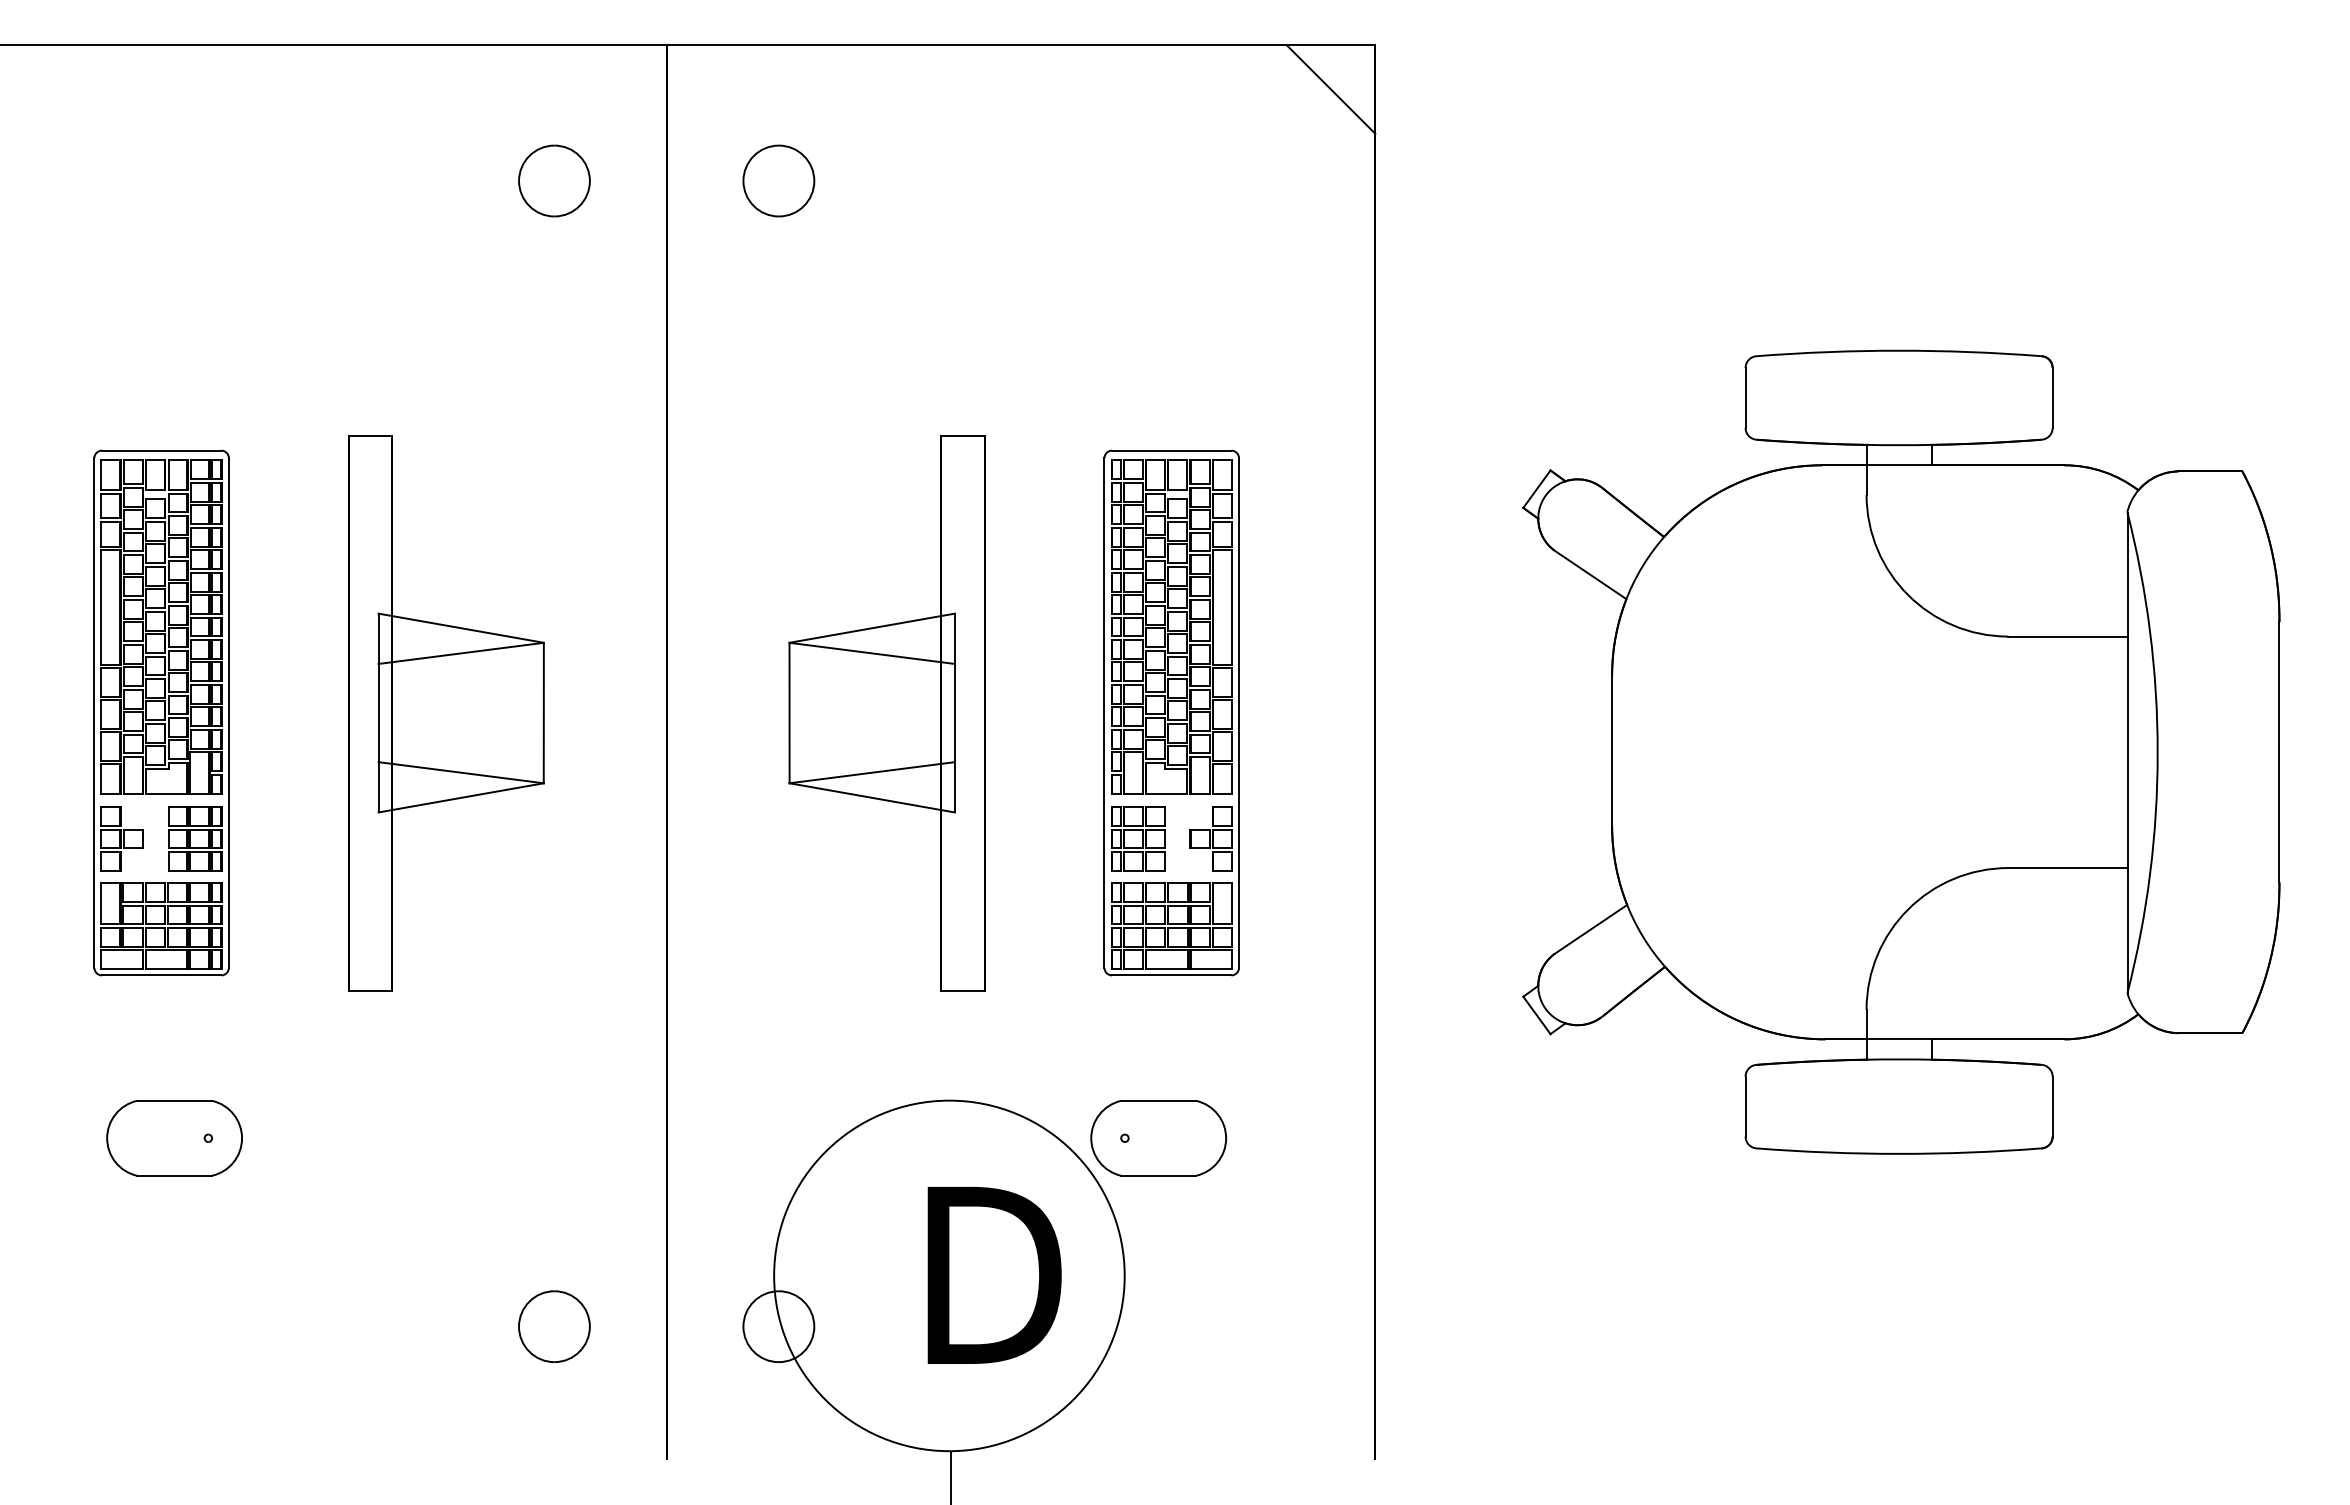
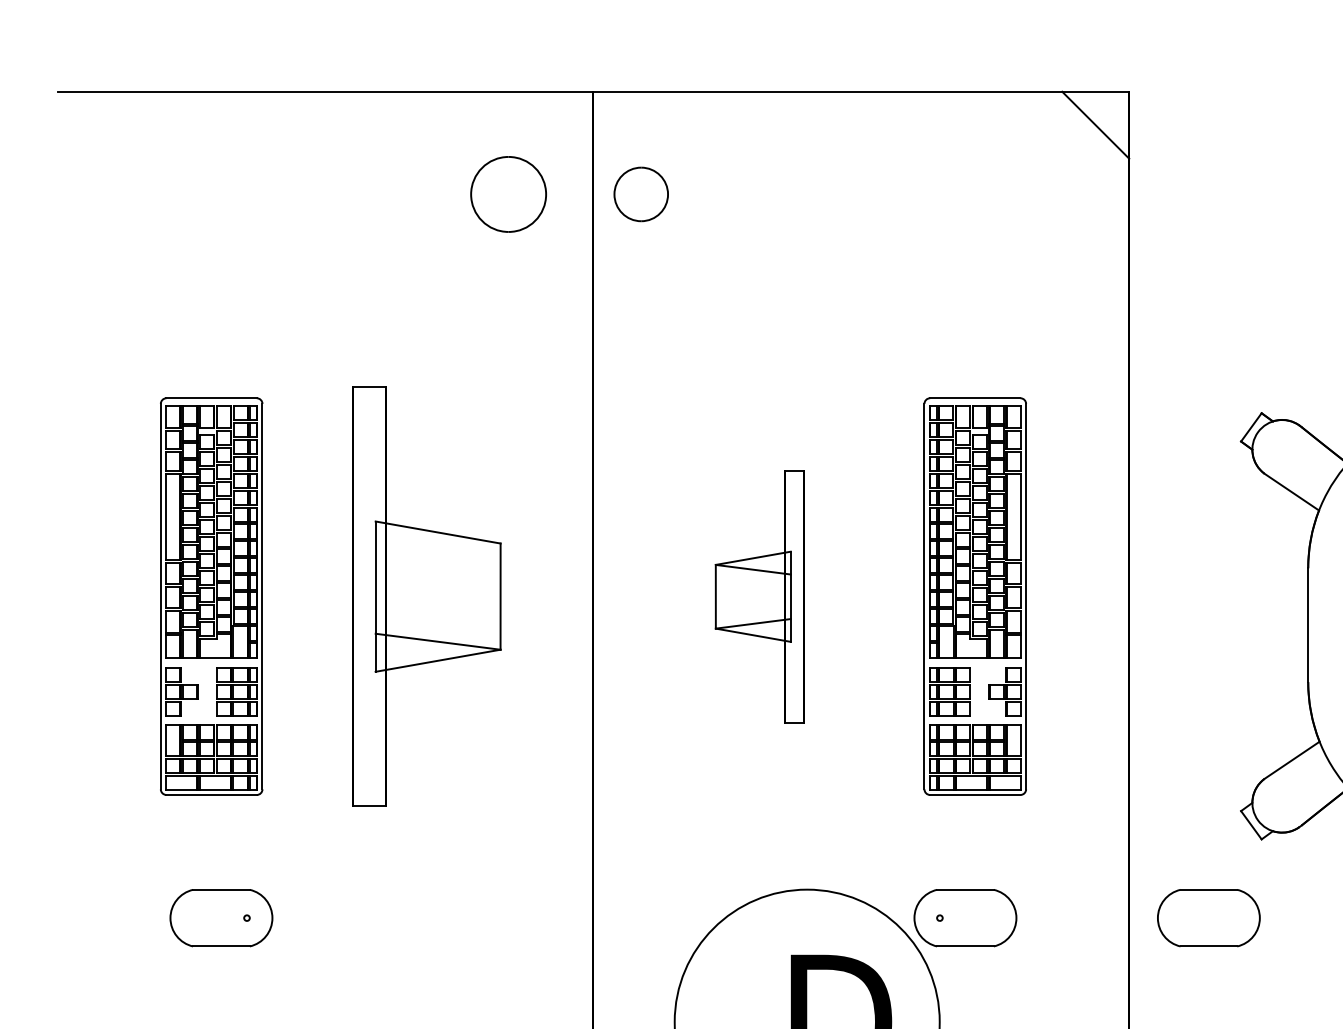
part: (554, 180) -> (508, 194), size x1.4
part: (778, 180) -> (640, 194), moved
line: (460, 653) -> (437, 551), removed
part: (886, 713) -> (759, 596), size x0.6
part: (1480, 1138) -> (1208, 918), added

